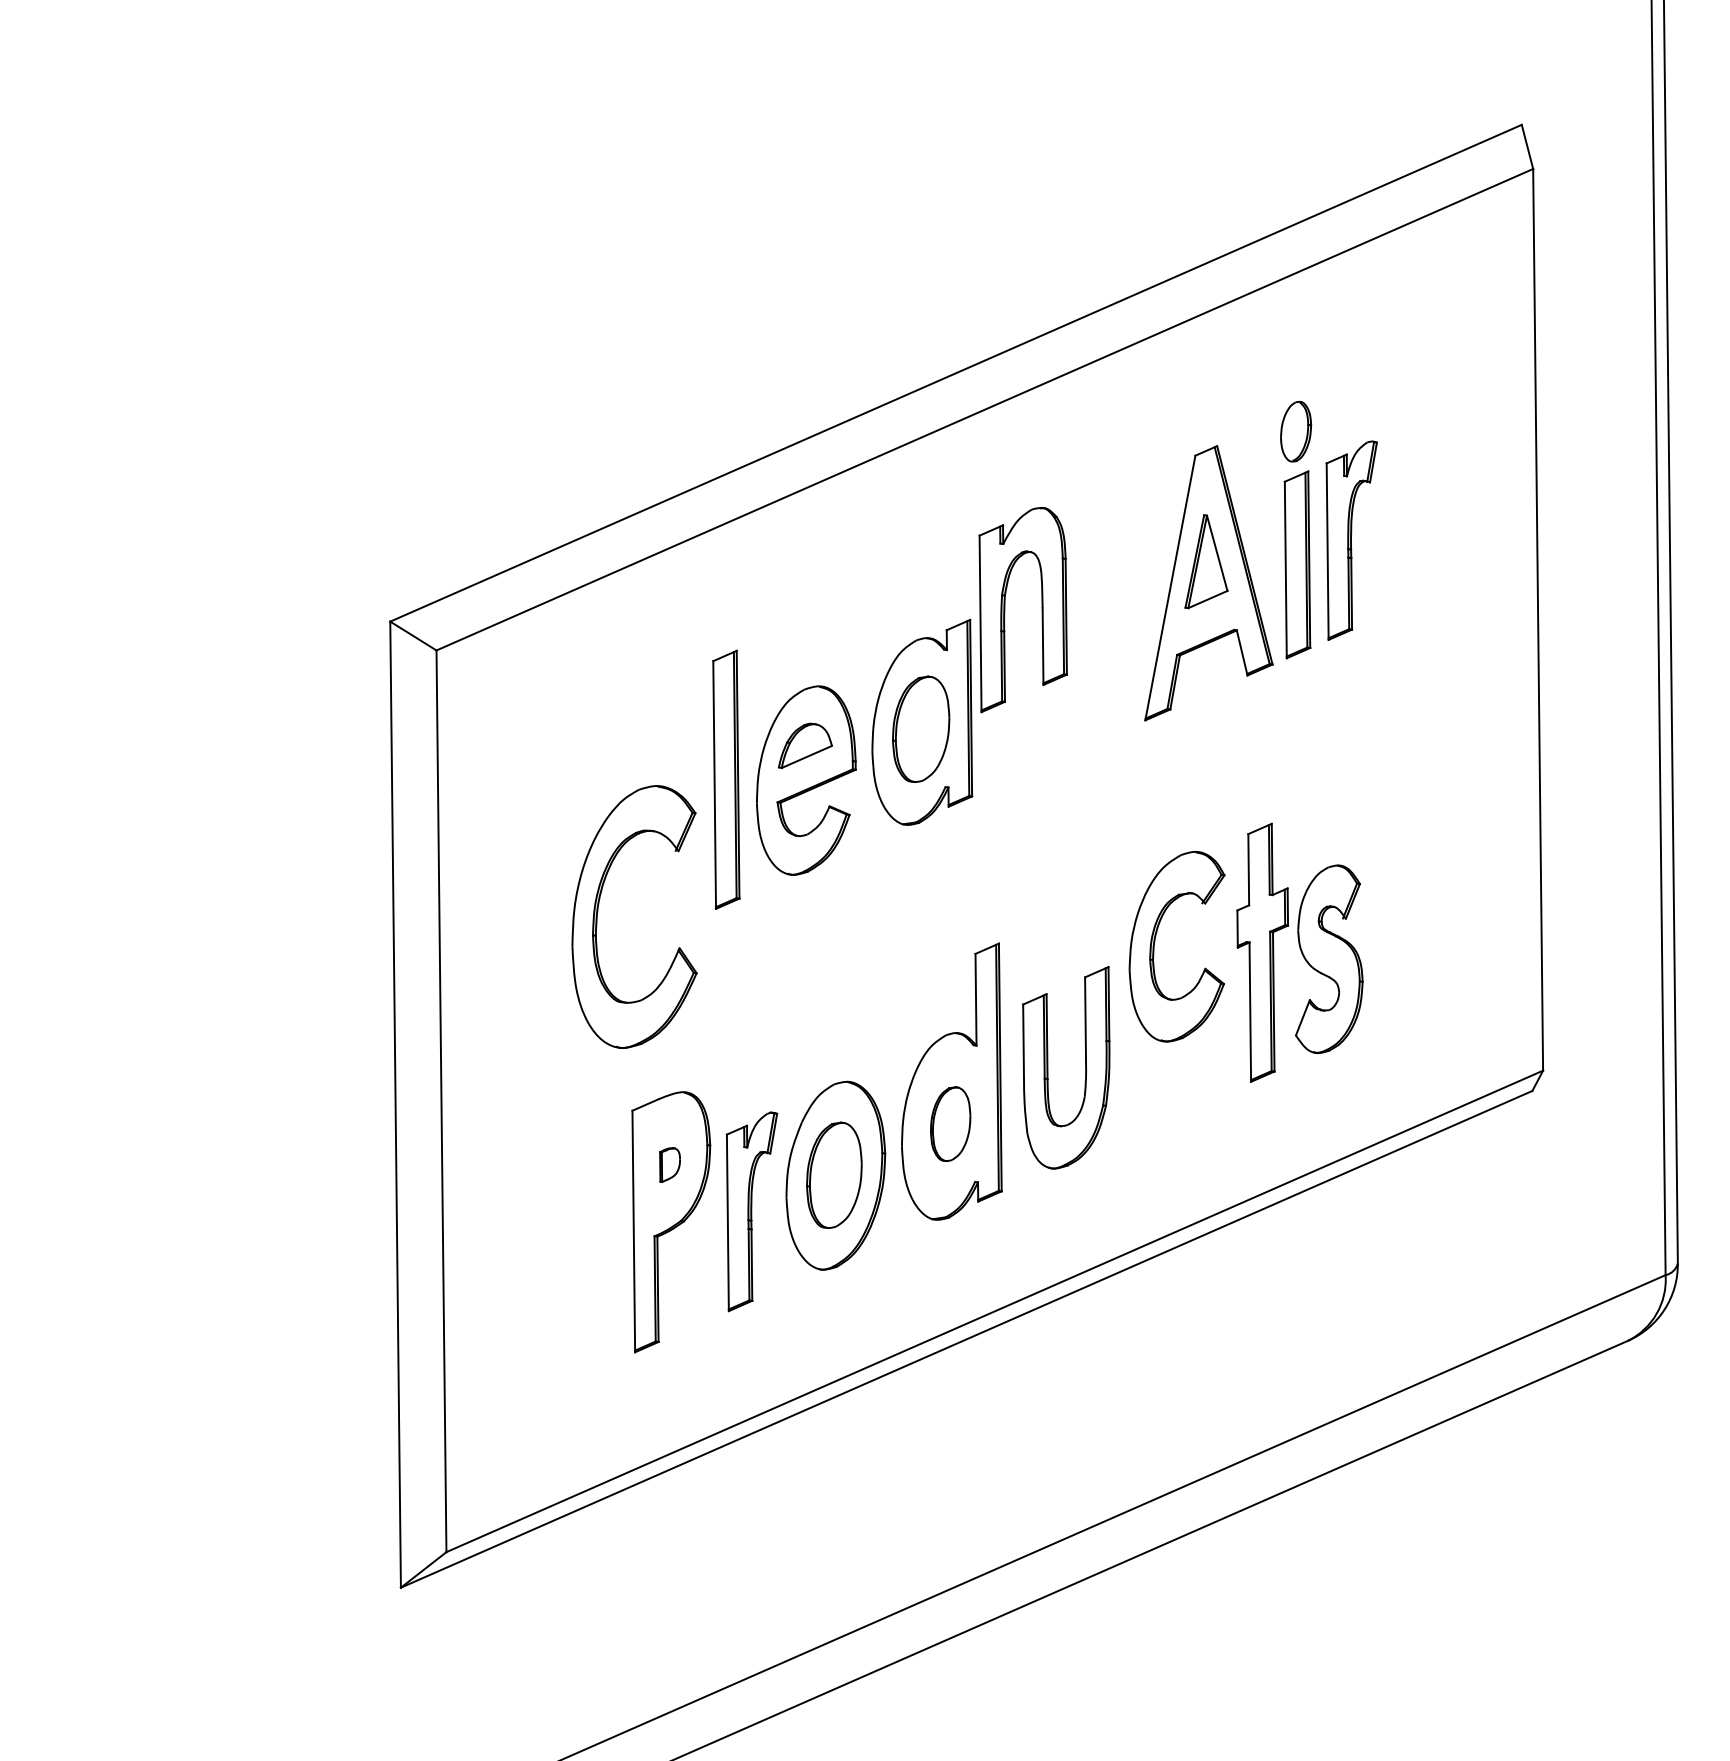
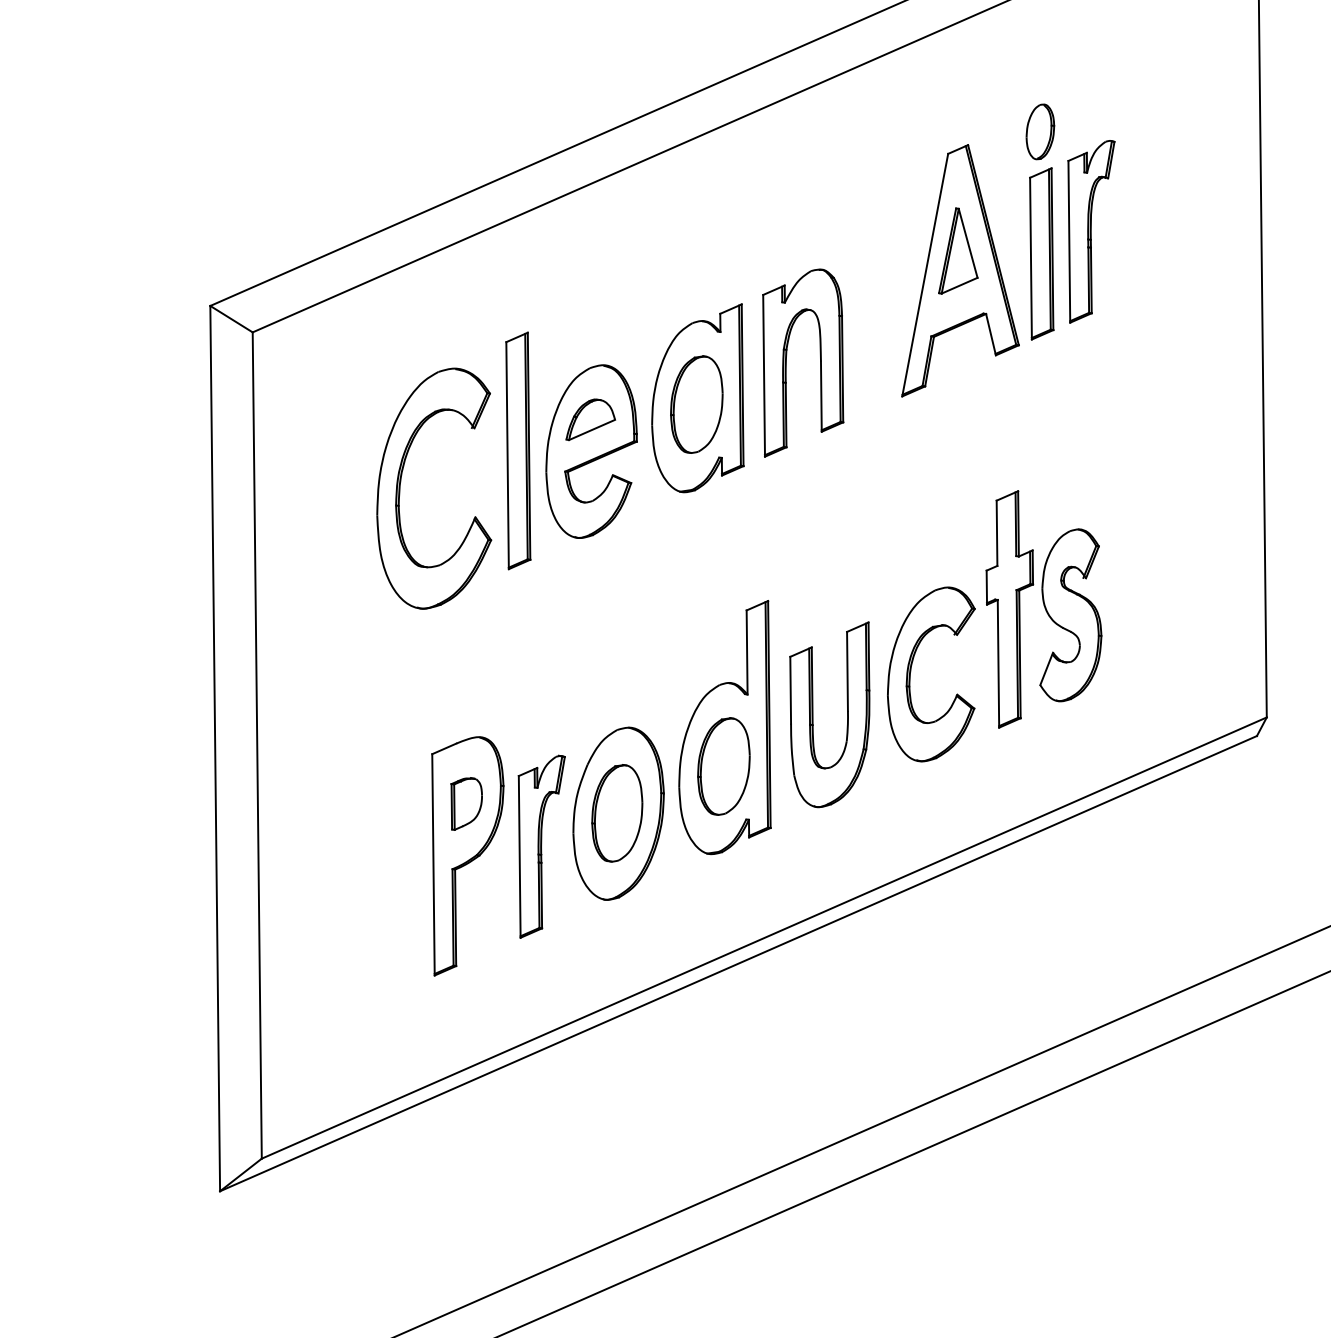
part: (1005, 610) -> (786, 363), moved
part: (598, 911) -> (401, 483), moved
part: (1155, 942) -> (911, 670), moved
part: (950, 1123) -> (723, 765), size x1.43
part: (669, 1164) -> (466, 803), size x1.67

